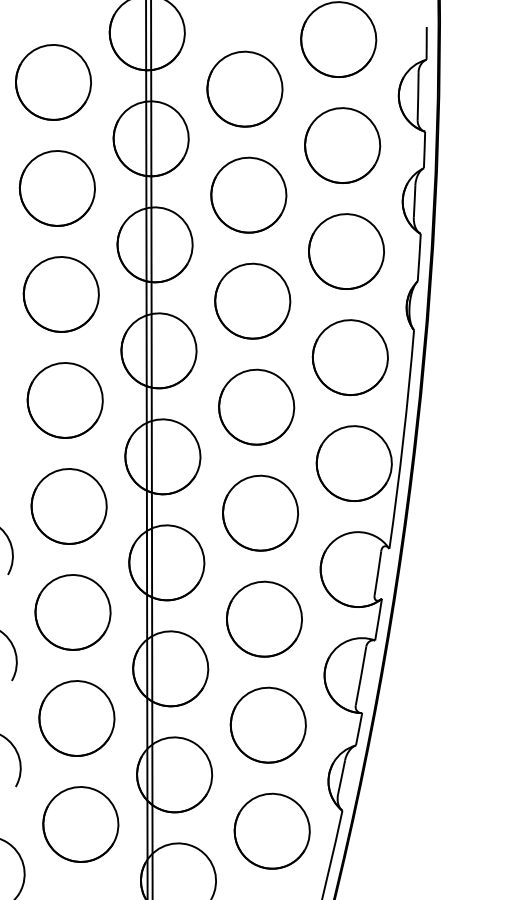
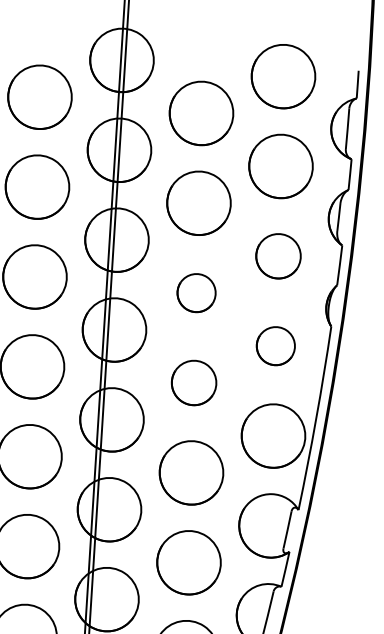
part: (346, 251) -> (278, 256), size x0.7
part: (252, 300) -> (196, 292), size x0.6
part: (349, 357) -> (275, 346), size x0.6
part: (256, 406) -> (193, 382), size x0.7

